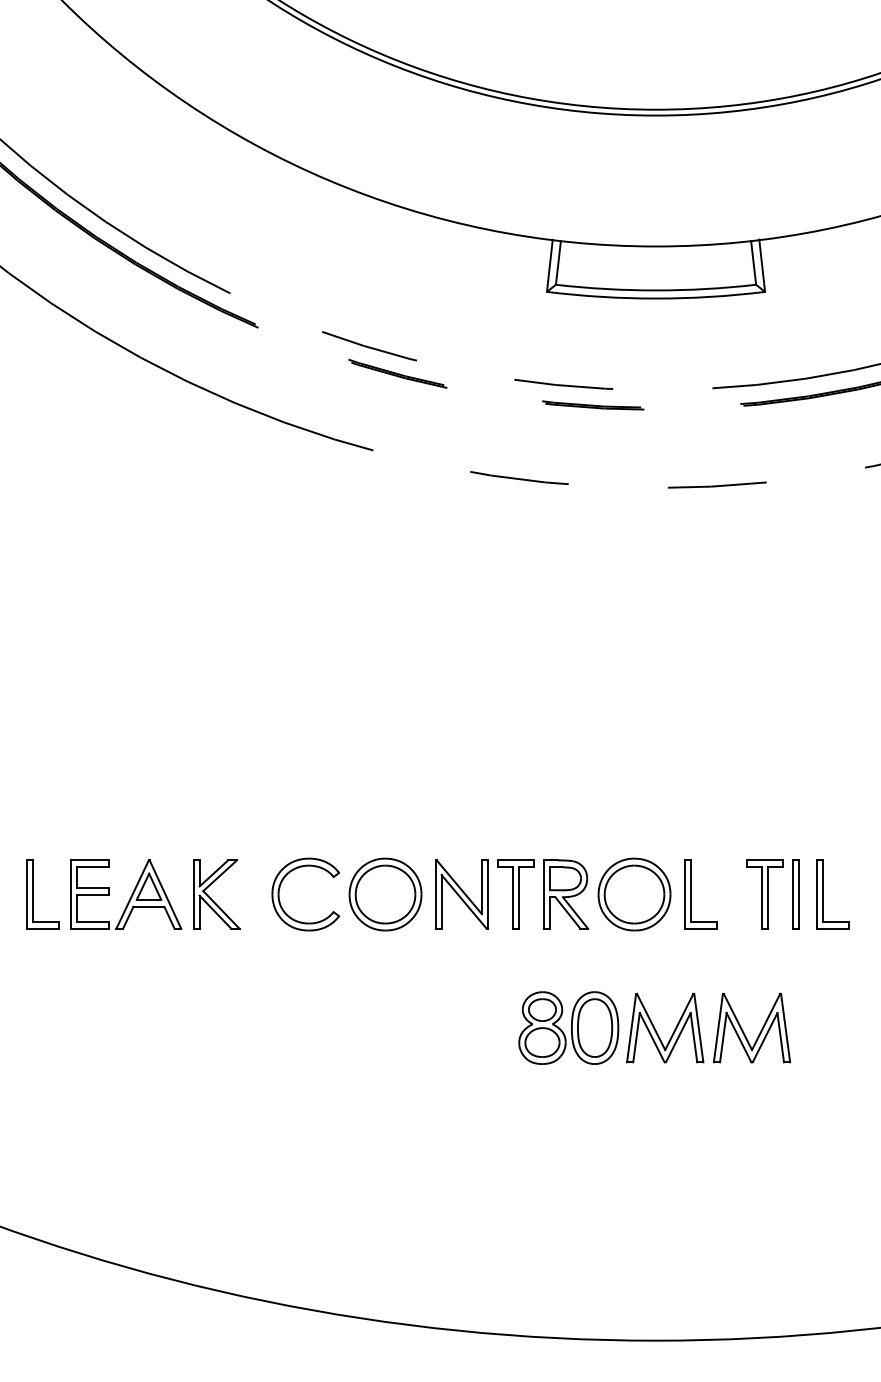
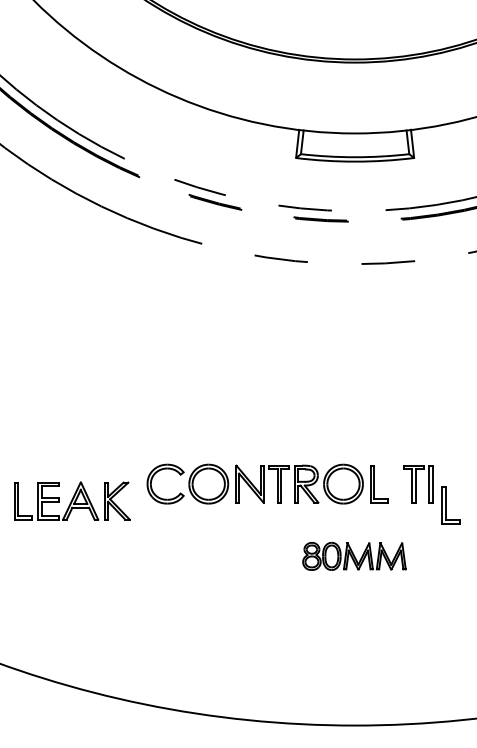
part: (133, 893) -> (72, 500), moved
part: (832, 895) -> (450, 505), moved
part: (654, 1028) -> (354, 556), size x0.7

